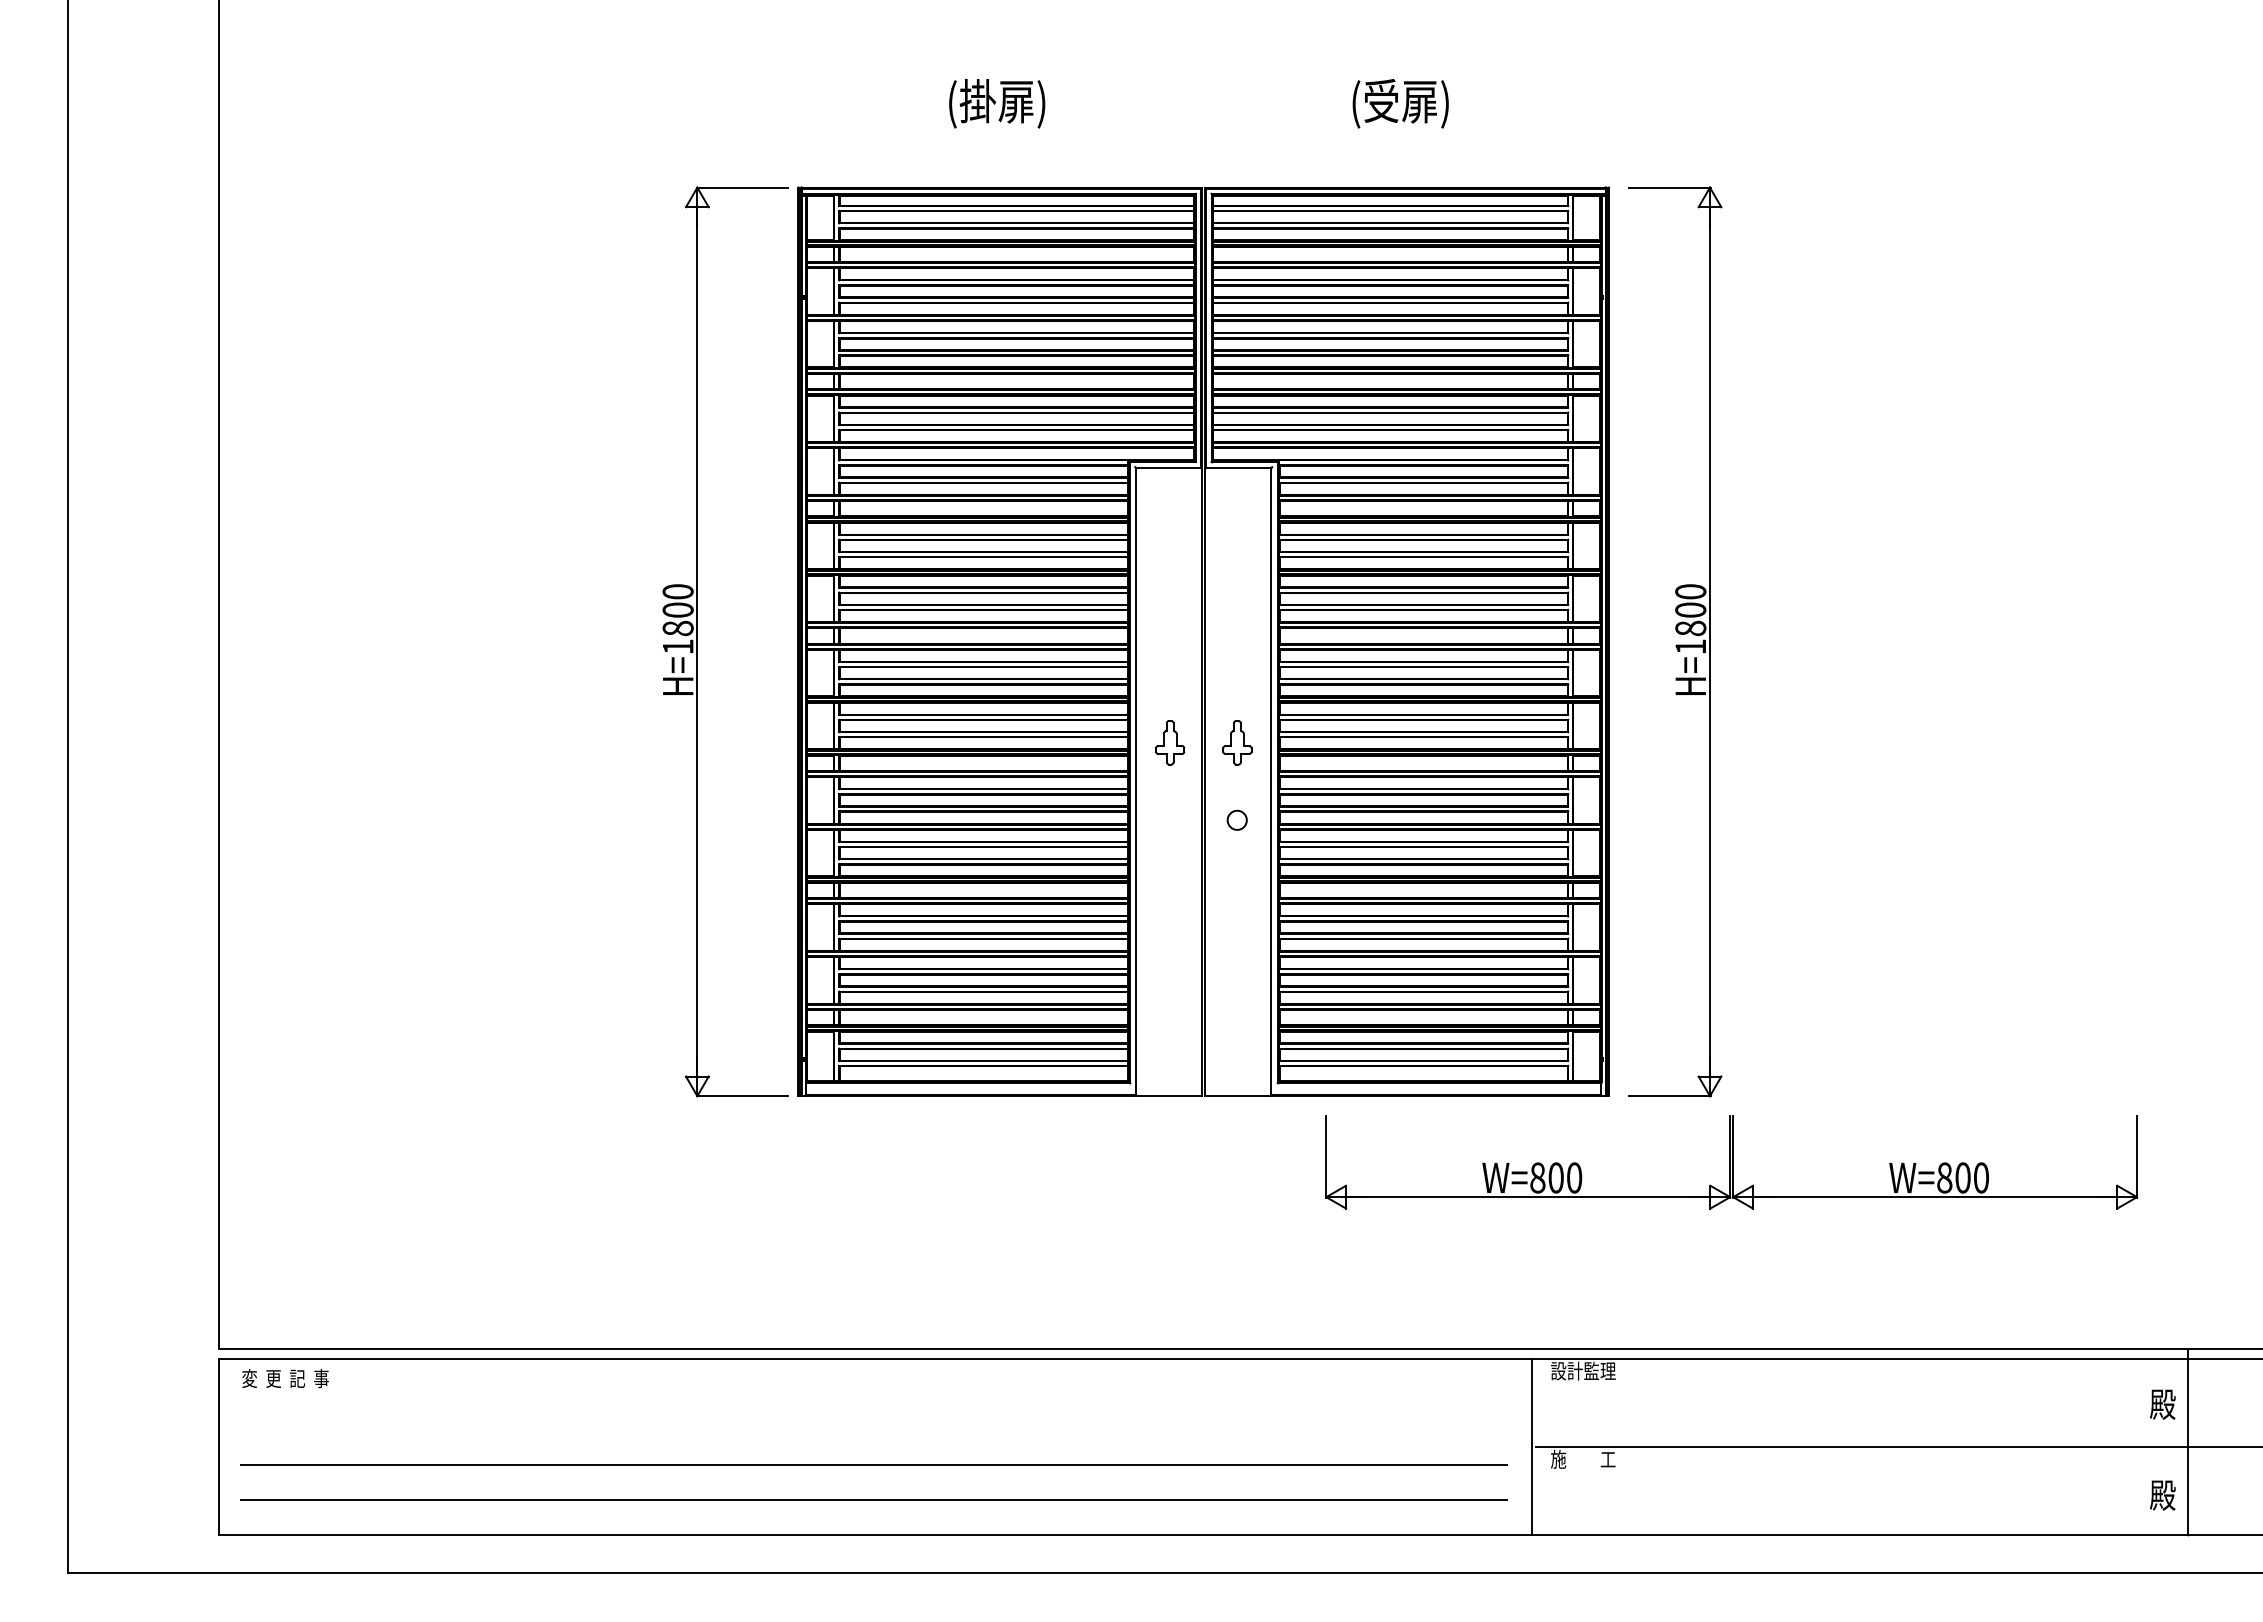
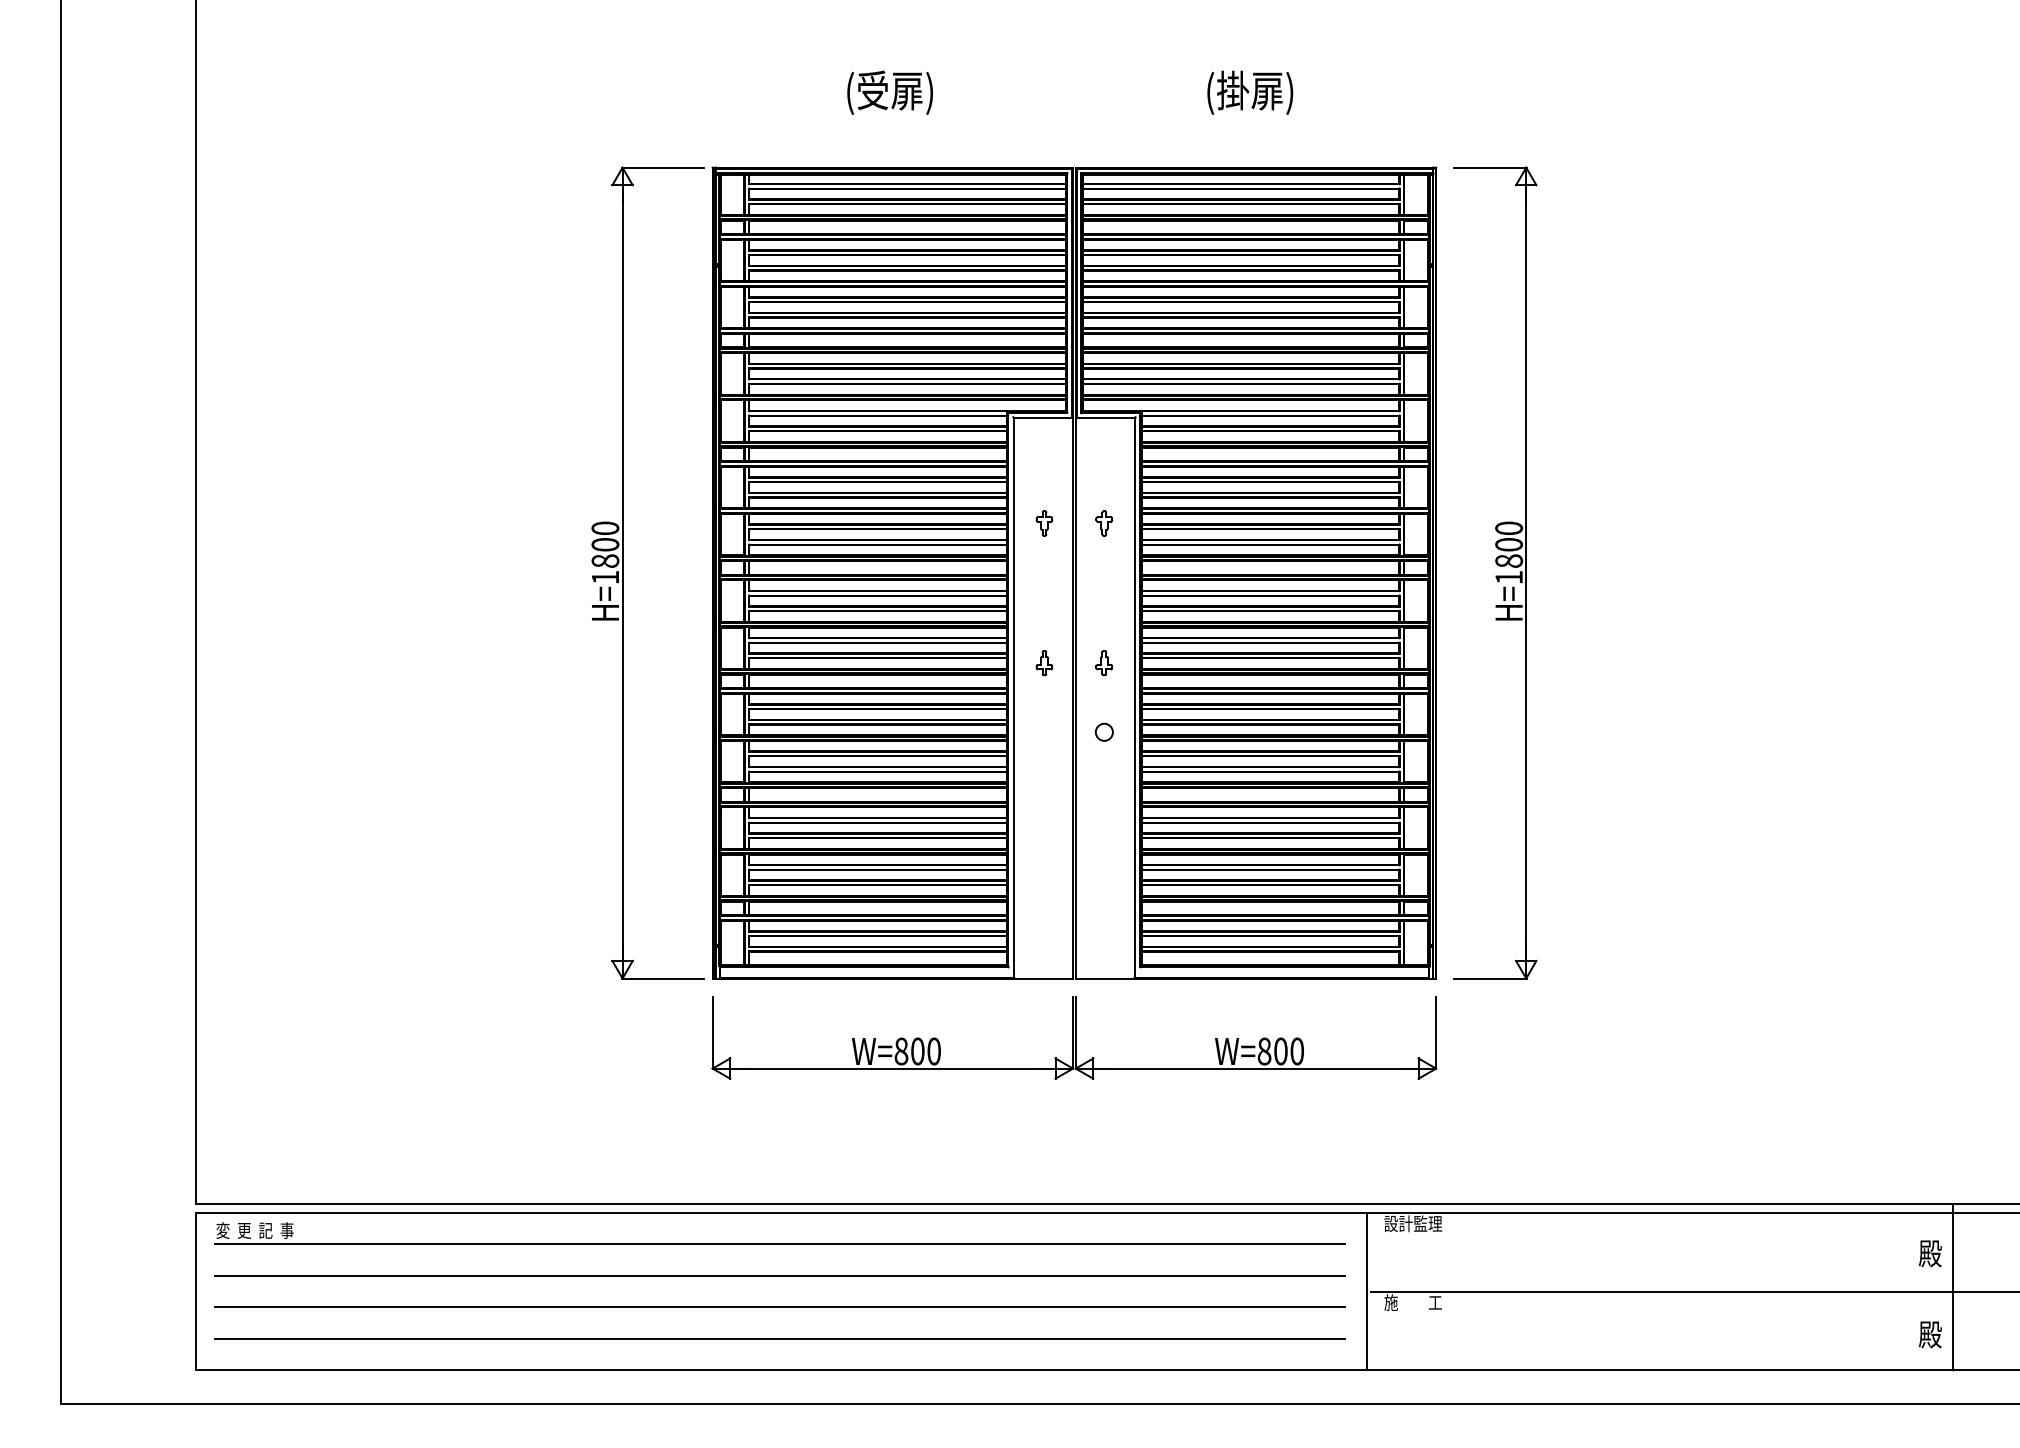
text: (1381, 100) -> (1233, 89), (受扉) -> (掛扉)
text: (977, 101) -> (872, 90), (掛扉) -> (受扉)
part: (1169, 585) -> (1043, 522), added
part: (1236, 585) -> (1103, 522), added
part: (1169, 742) -> (1043, 662), size x0.62
part: (1236, 742) -> (1103, 662), size x0.62
part: (1731, 1162) -> (1074, 1037), moved
line: (873, 1394) -> (779, 1244), added
line: (873, 1429) -> (779, 1275), added

